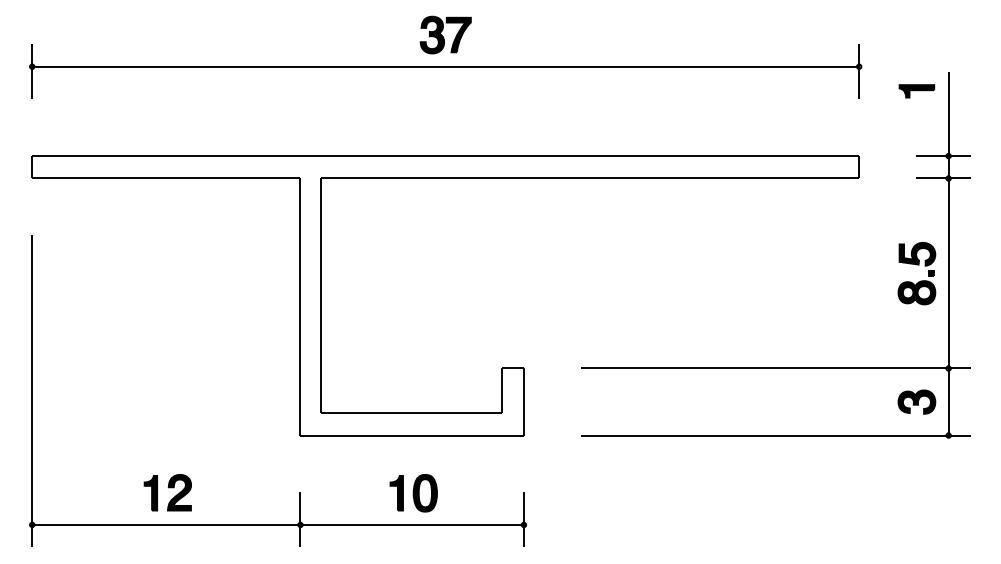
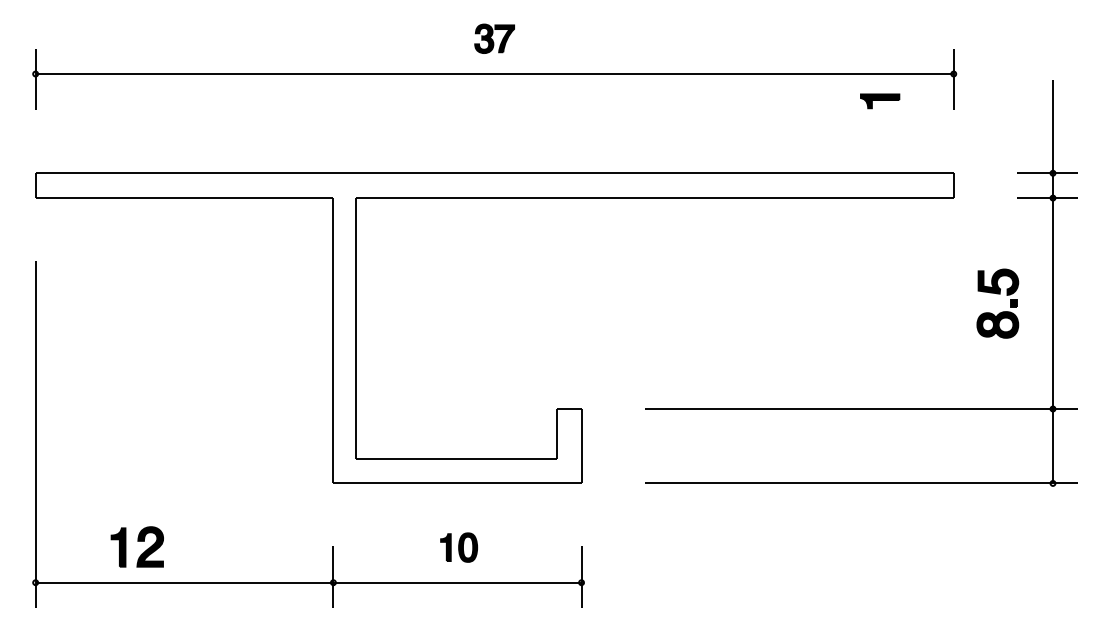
part: (445, 34) -> (494, 38), size x0.7
part: (916, 91) -> (879, 101), moved
part: (916, 265) -> (997, 294), moved
part: (916, 401) -> (1017, 445), removed
part: (167, 492) -> (136, 546), moved
part: (413, 493) -> (458, 547), size x0.7

